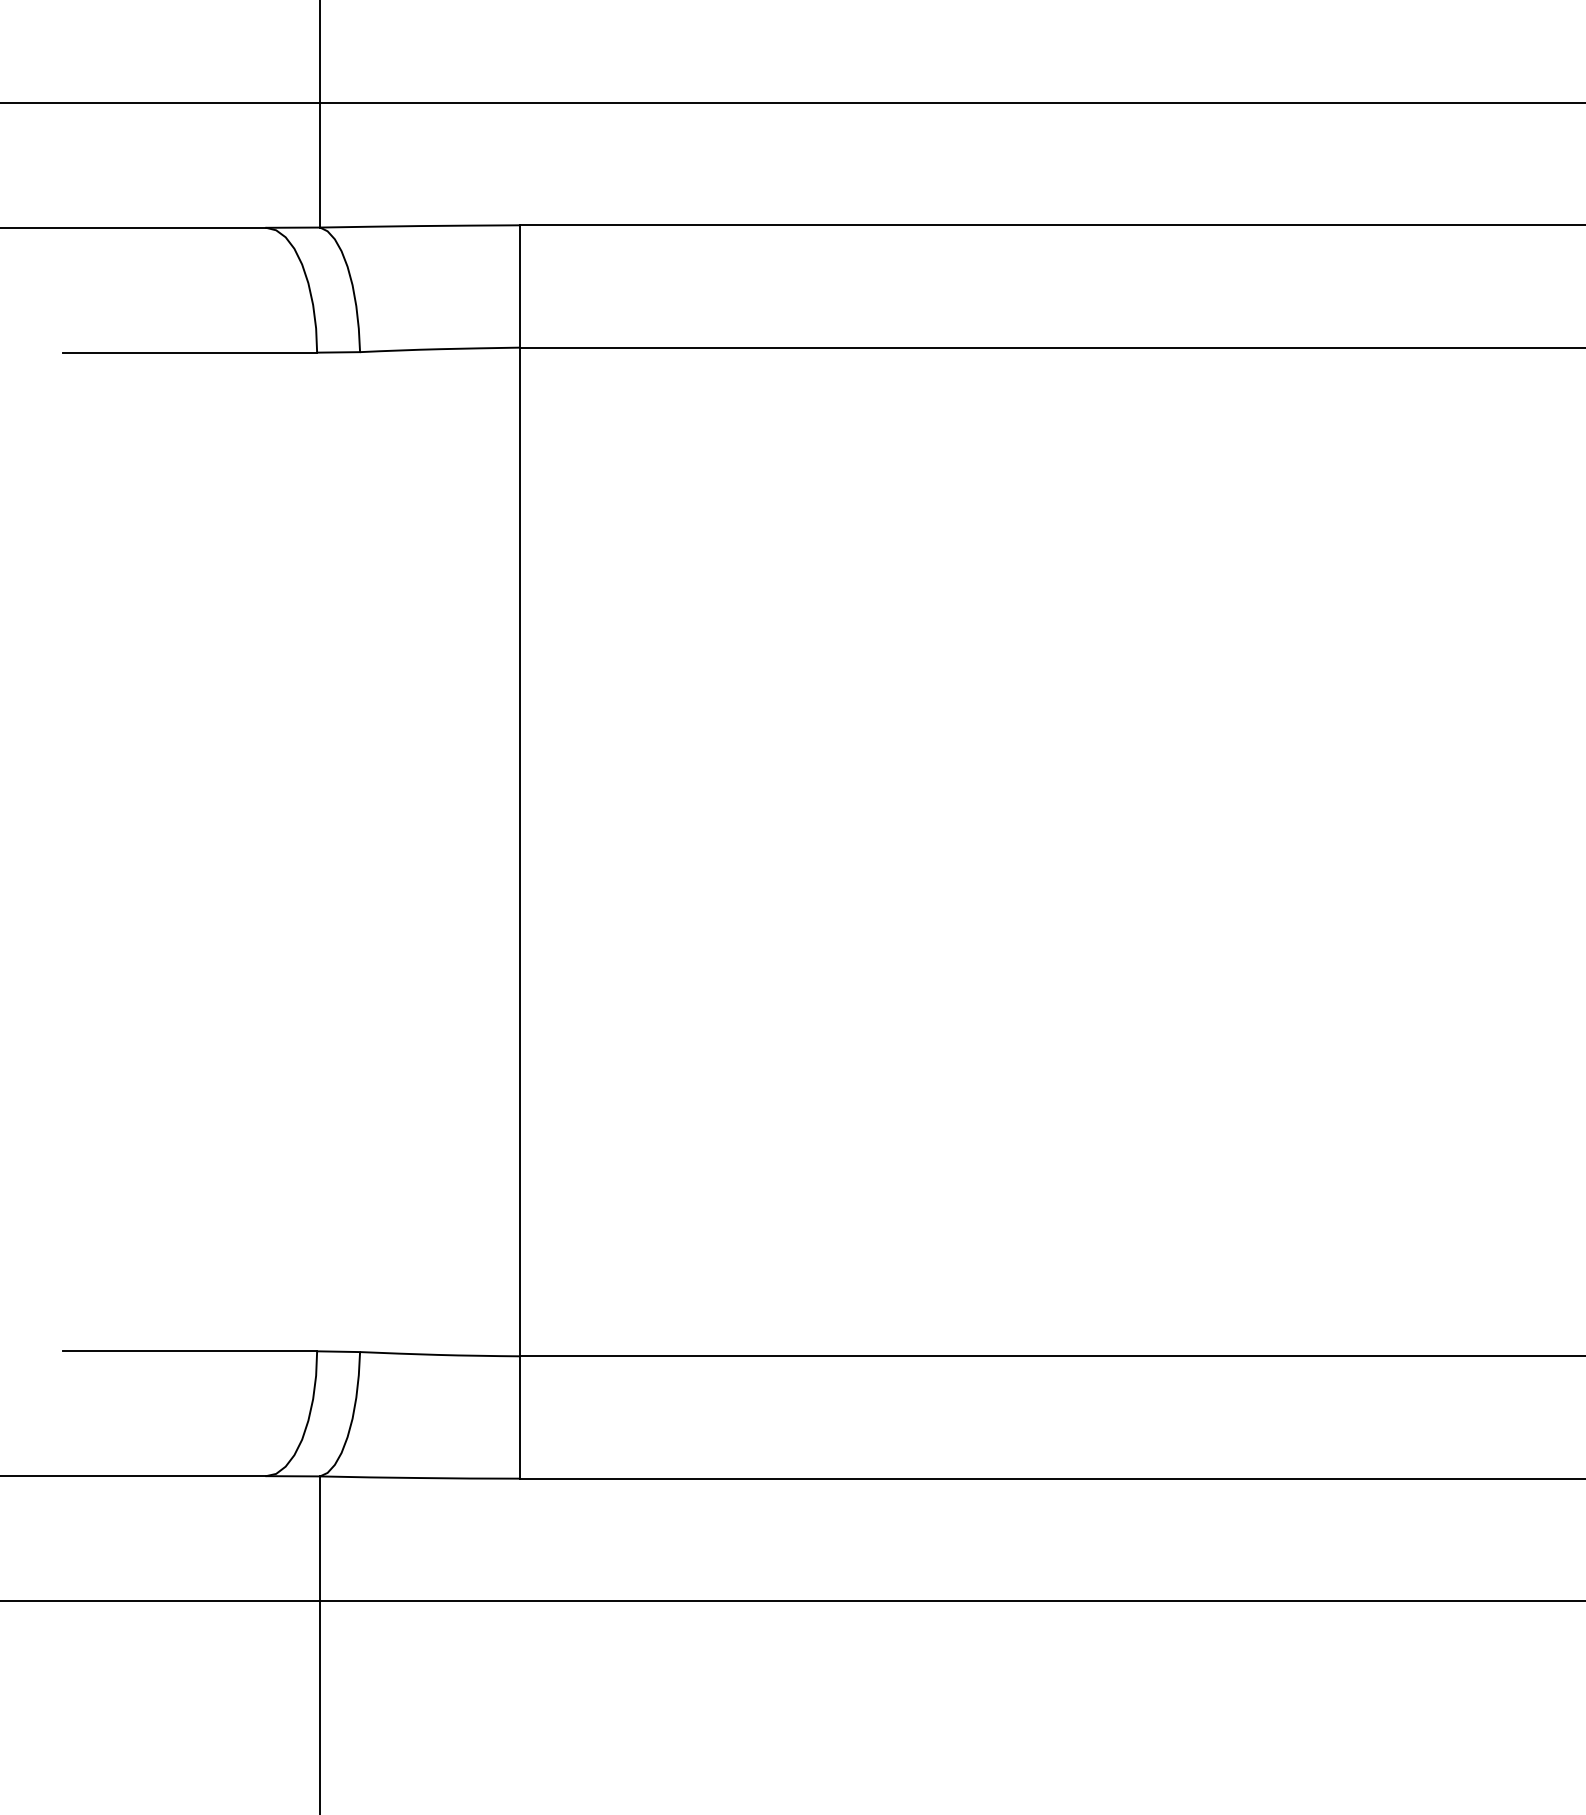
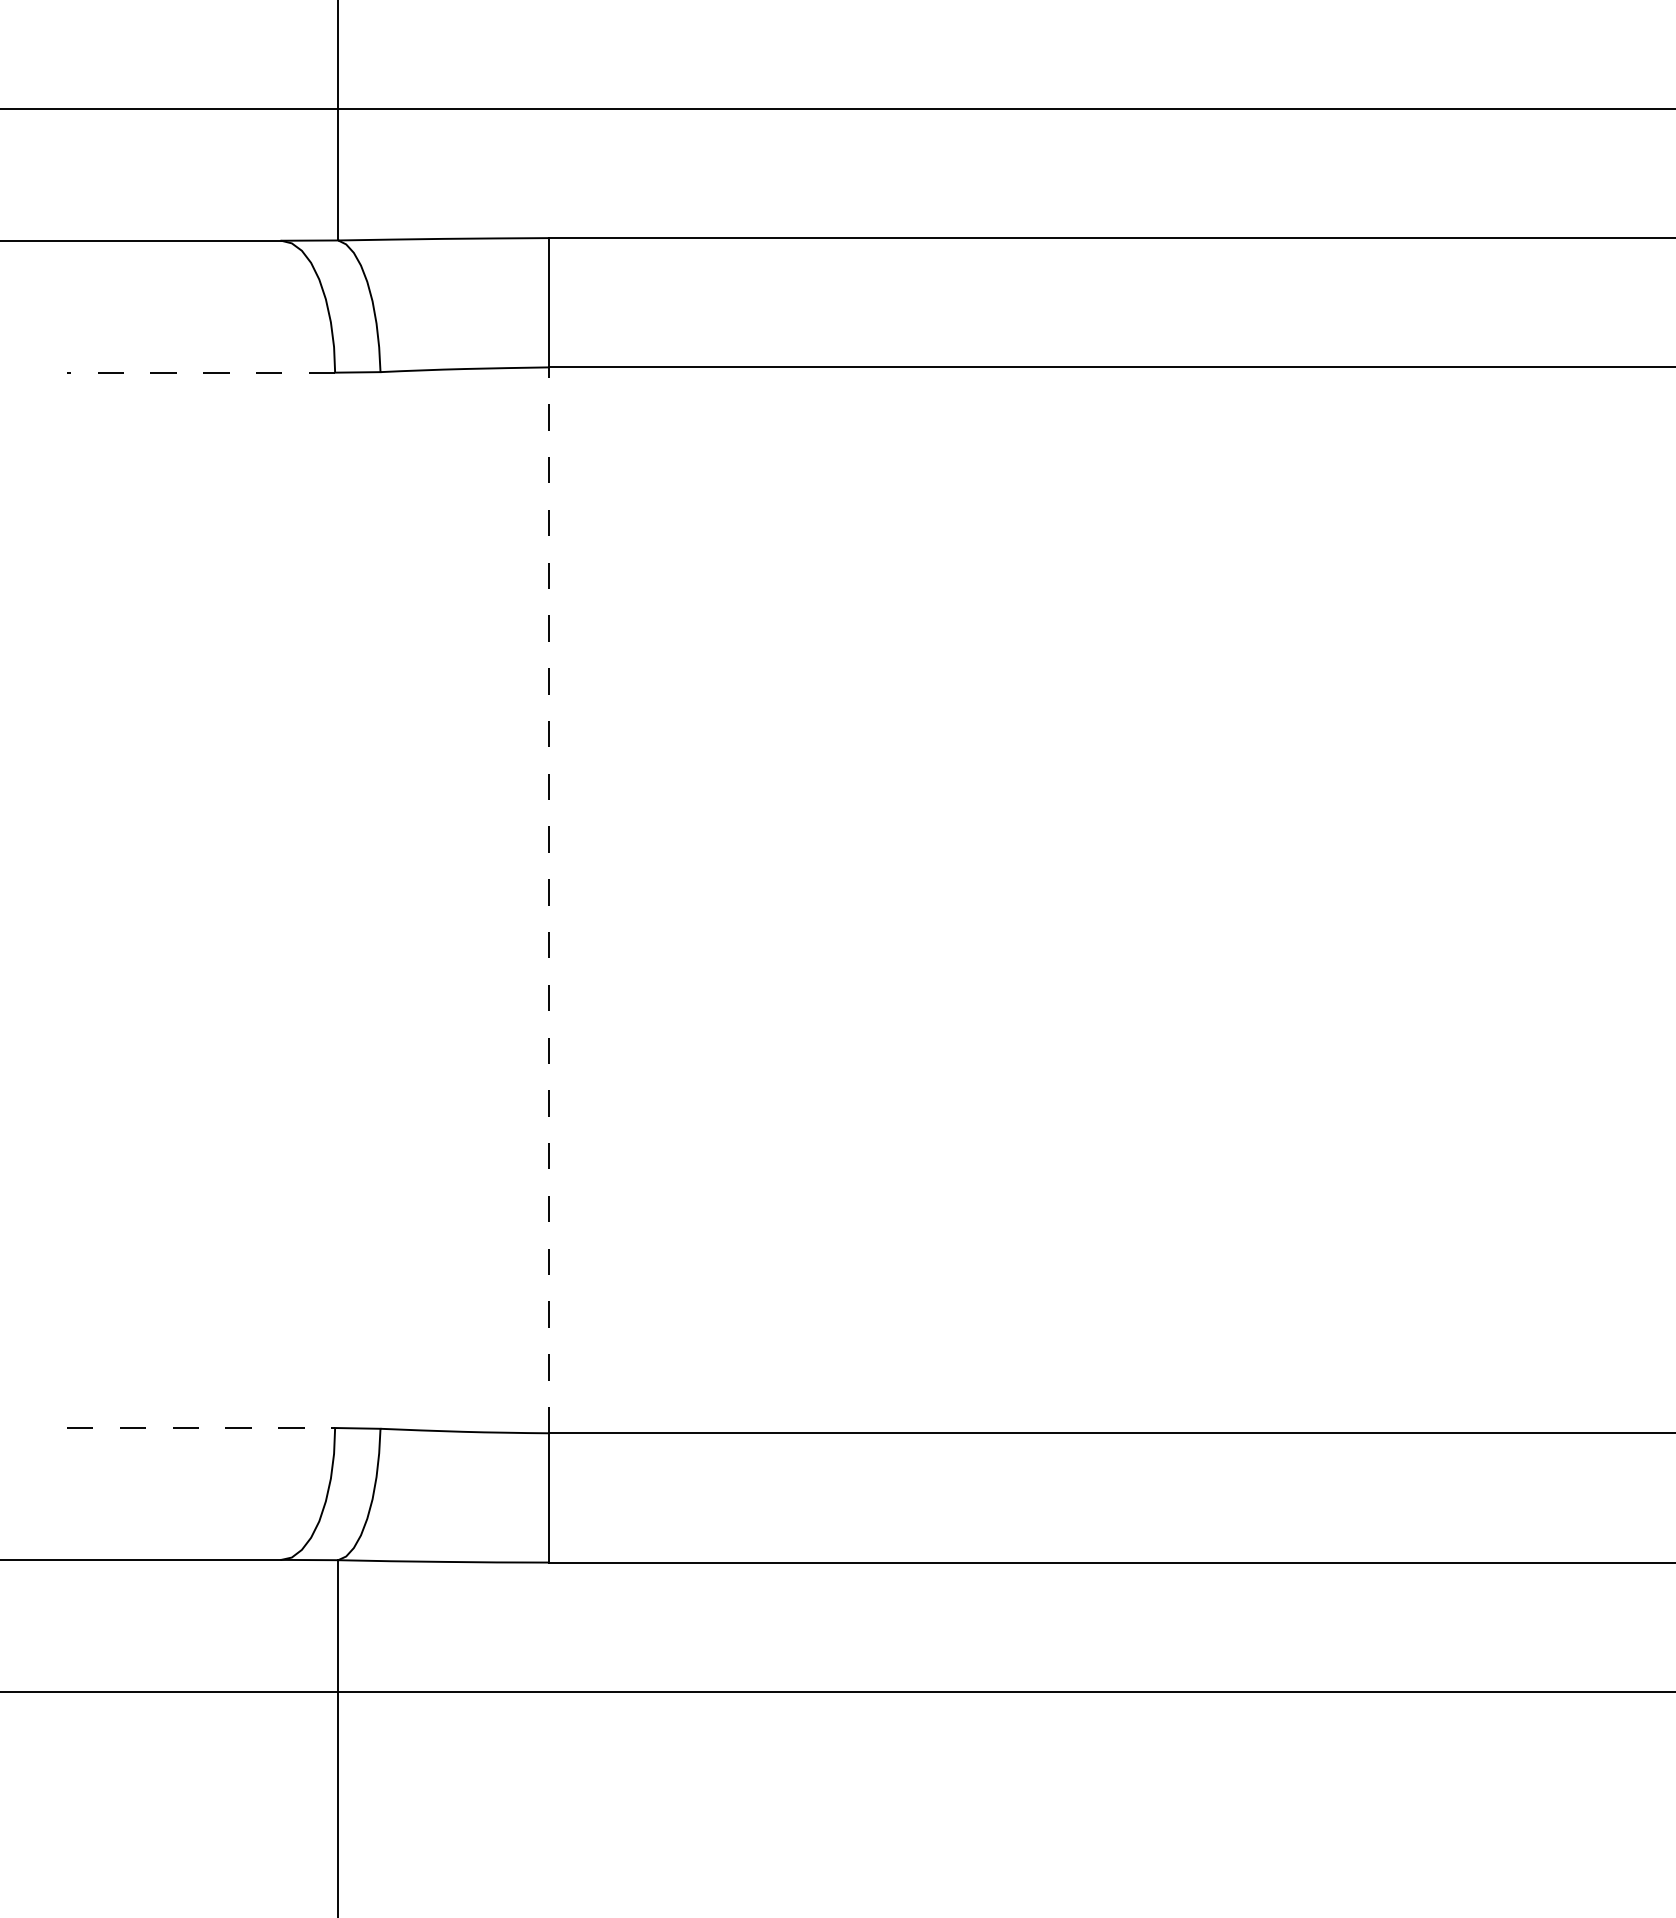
line: (189, 352) -> (200, 372), solid -> dashed
line: (519, 852) -> (549, 900), solid -> dashed
line: (190, 1351) -> (201, 1428), solid -> dashed

